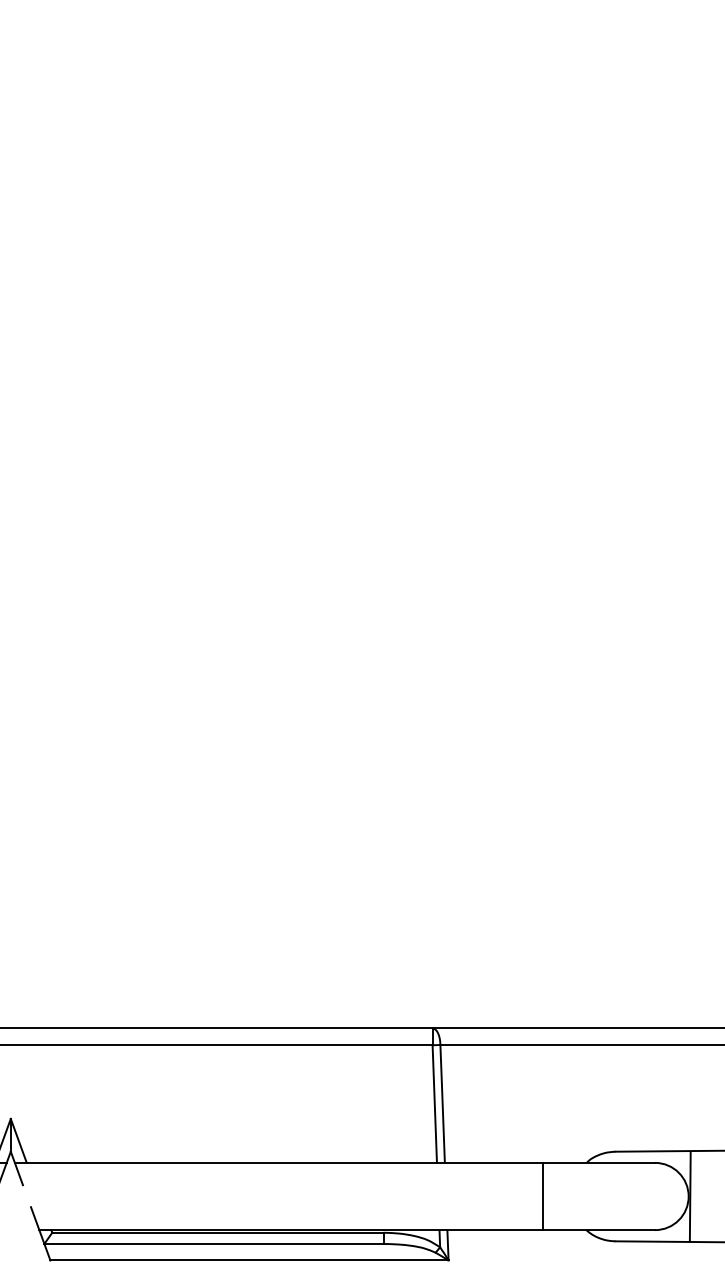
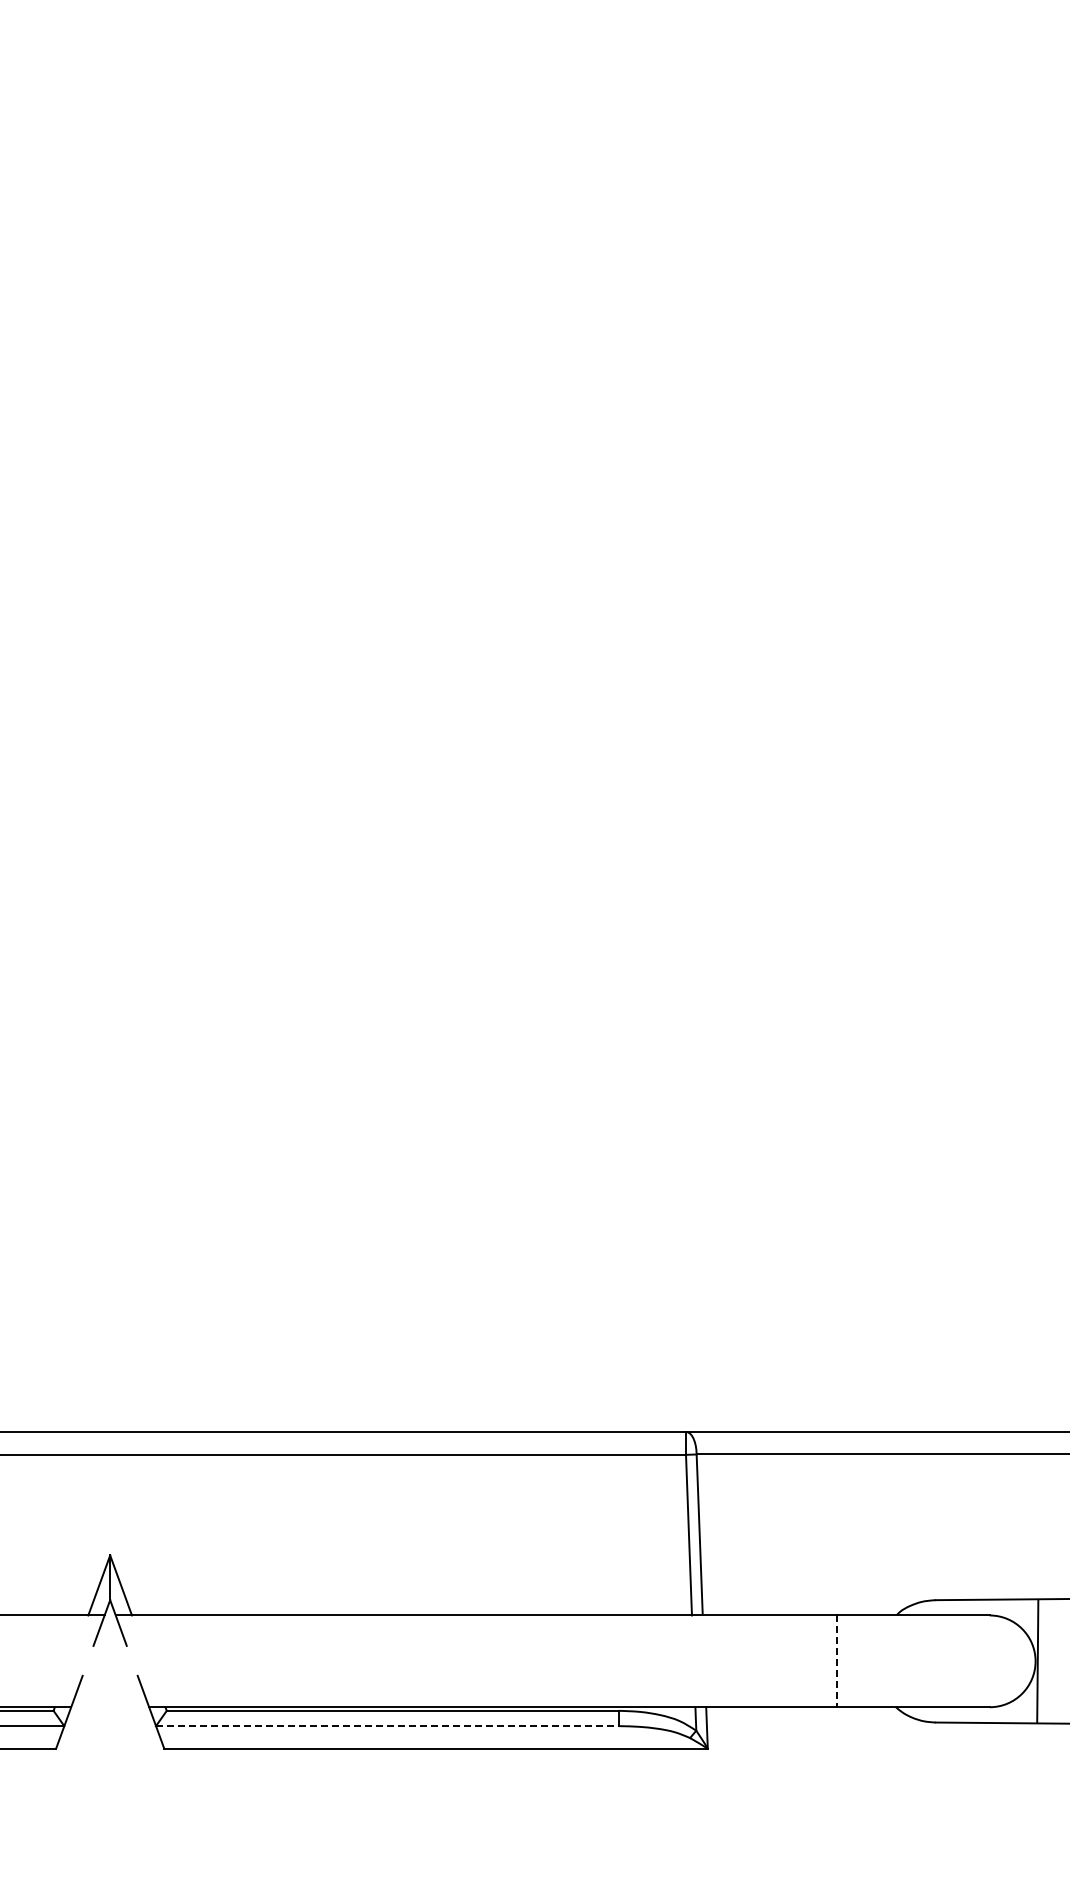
line: (542, 1196) -> (836, 1661), solid -> dashed
line: (214, 1244) -> (388, 1726), solid -> dashed

